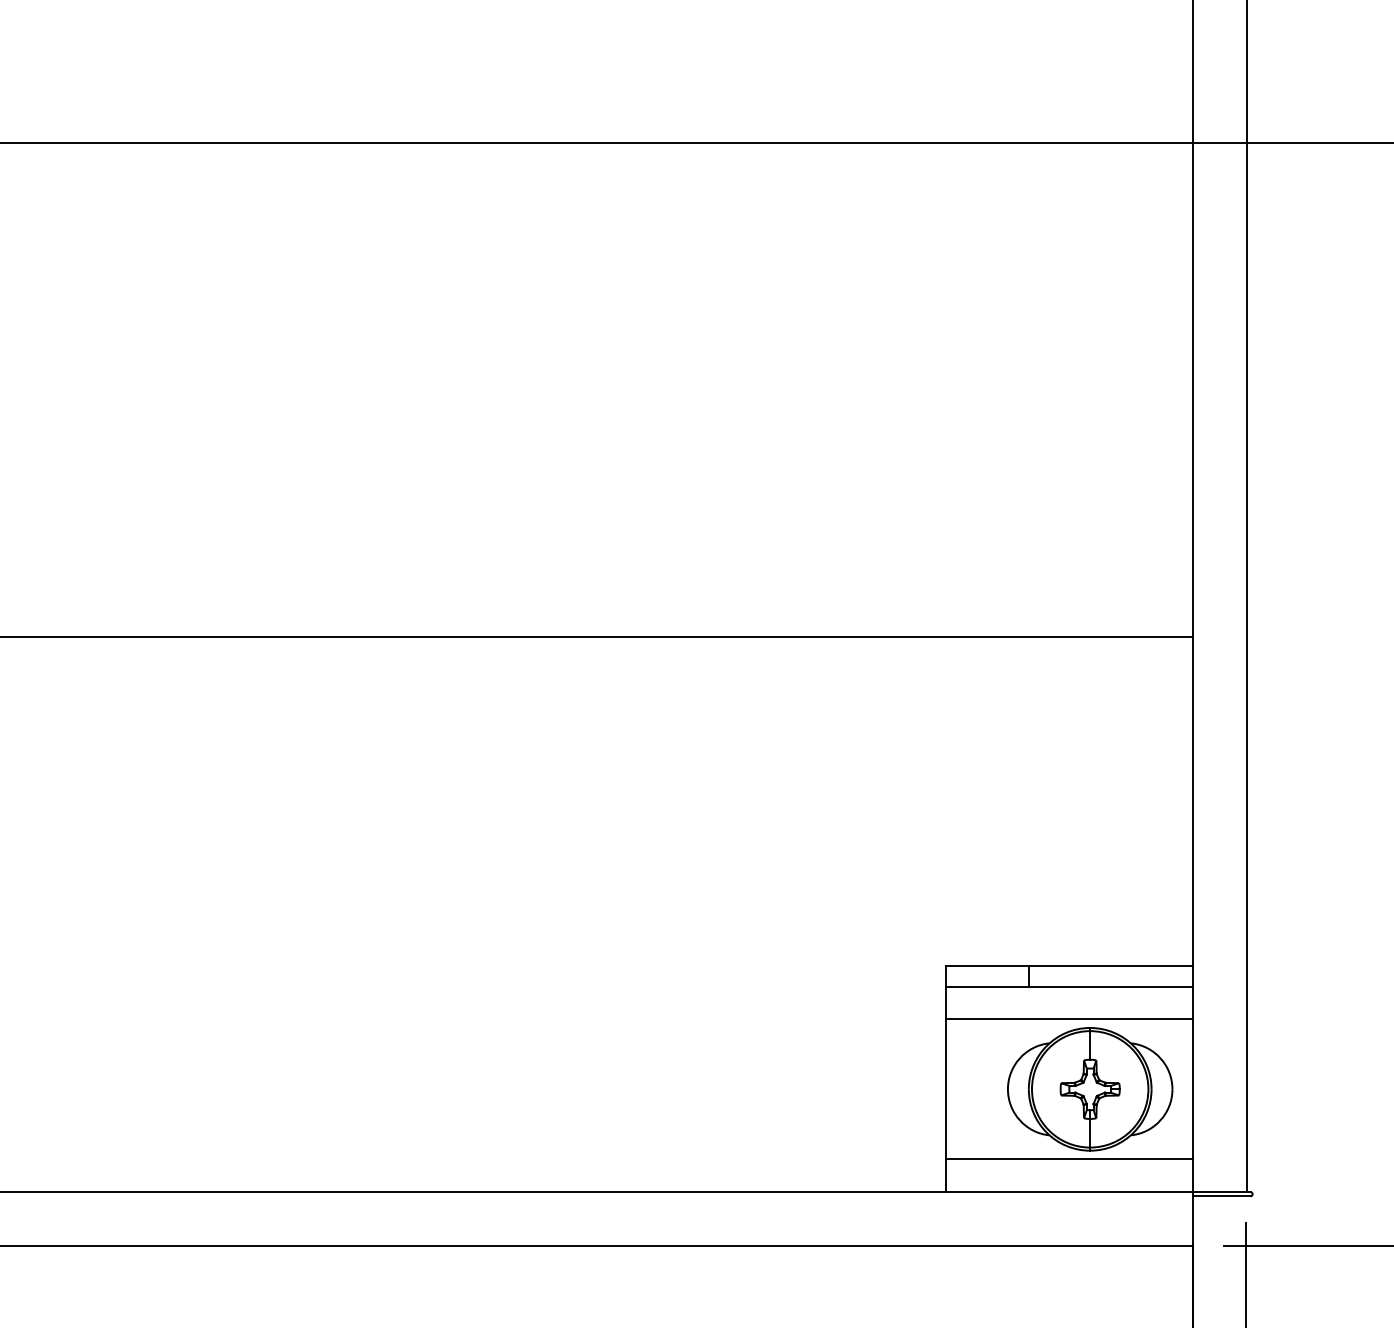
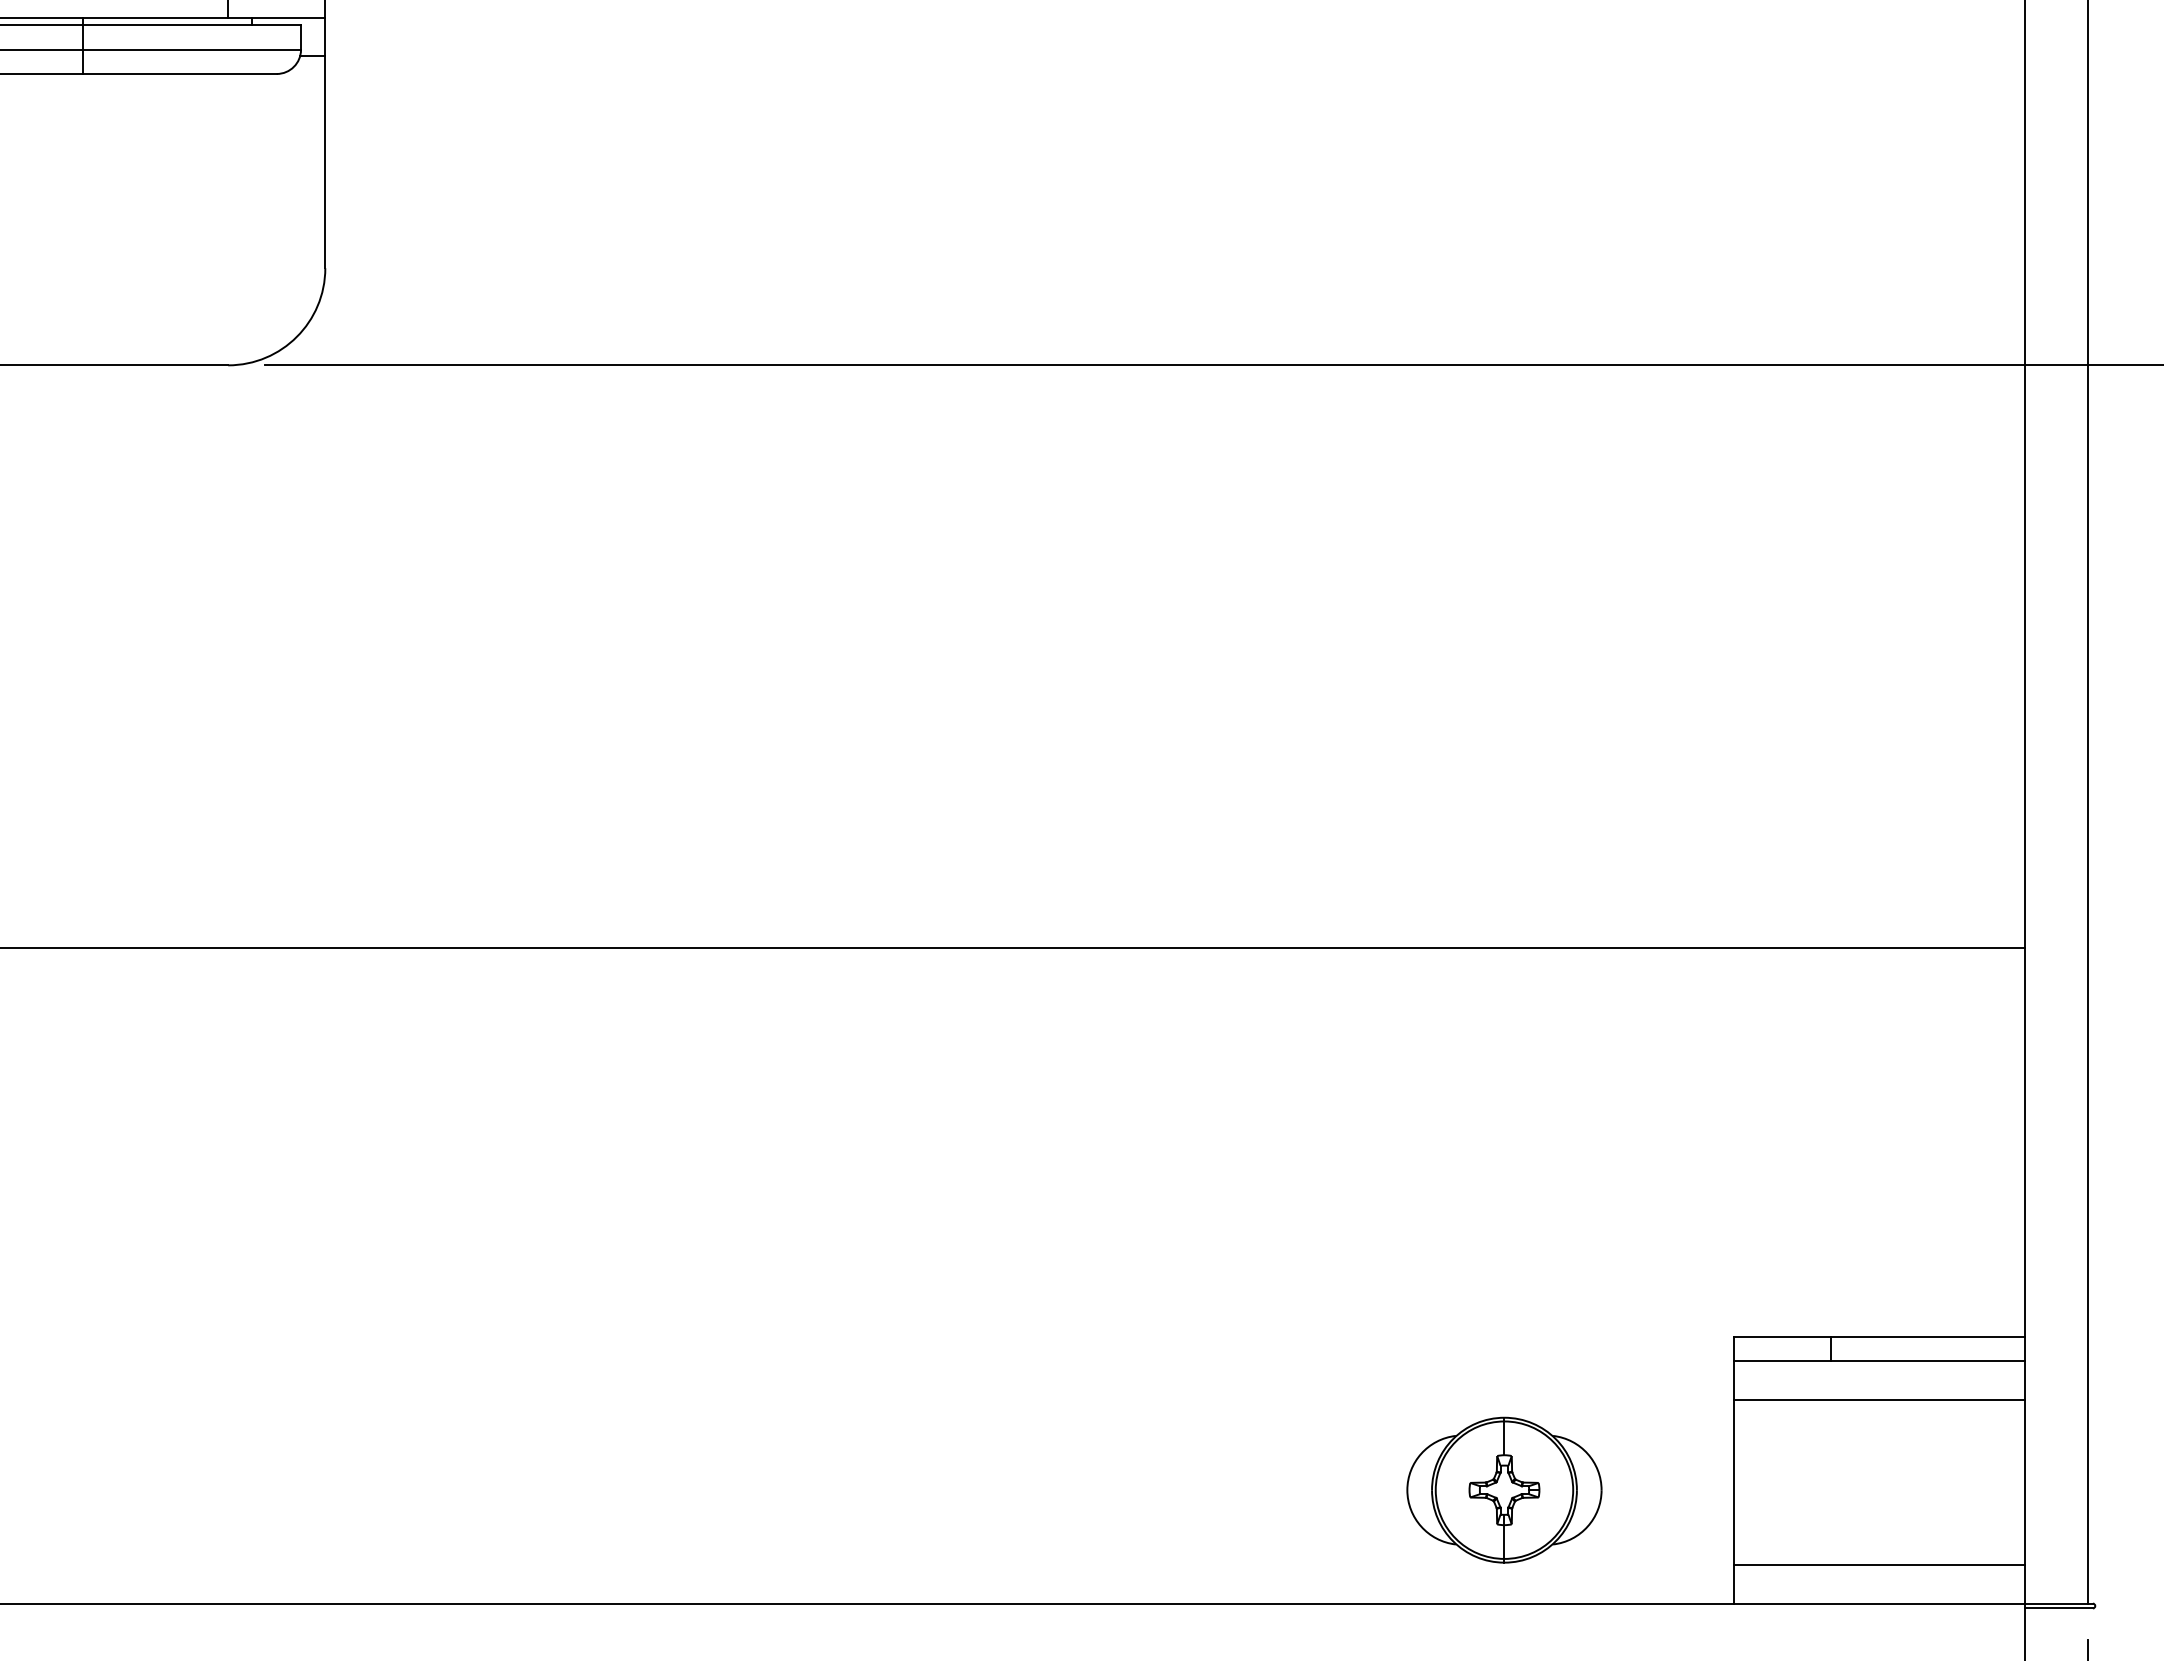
part: (1090, 1088) -> (1504, 1489), moved

